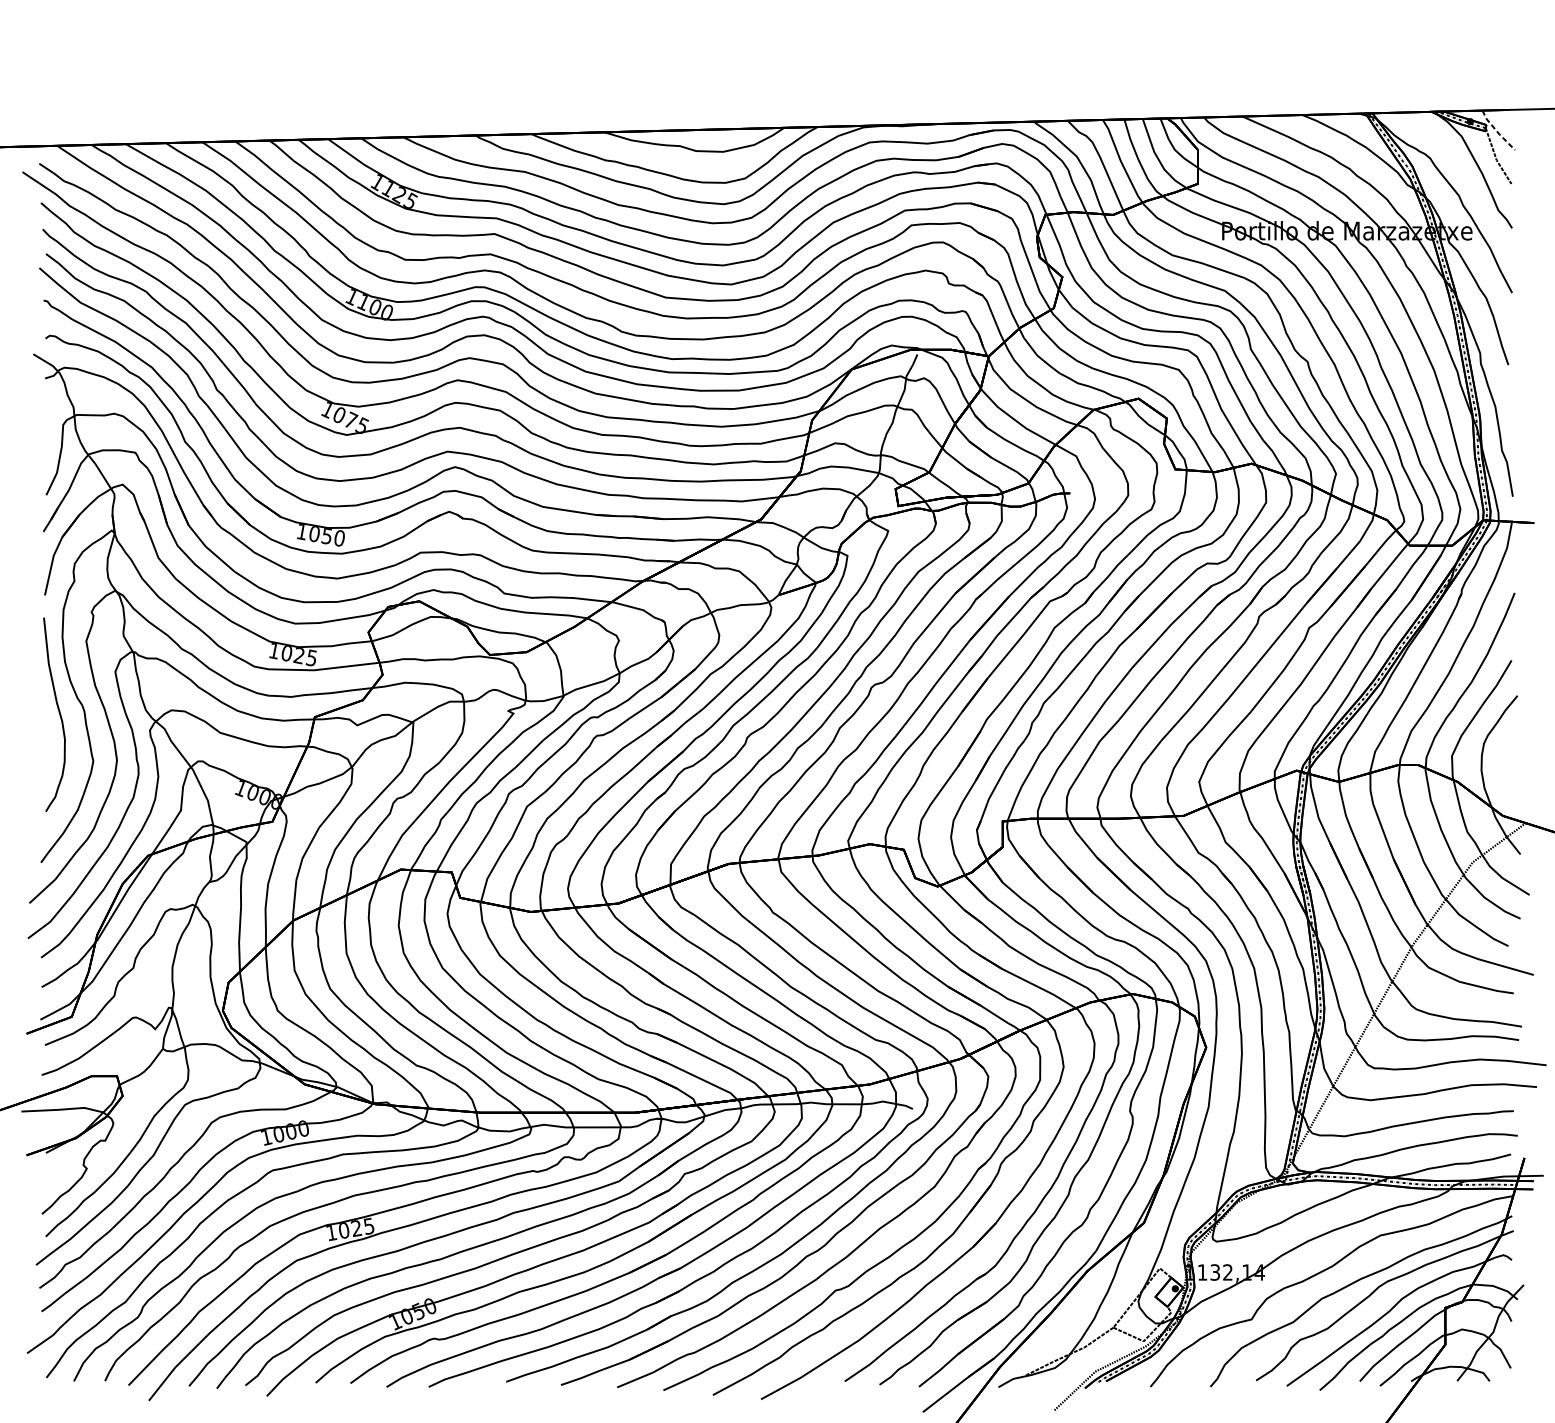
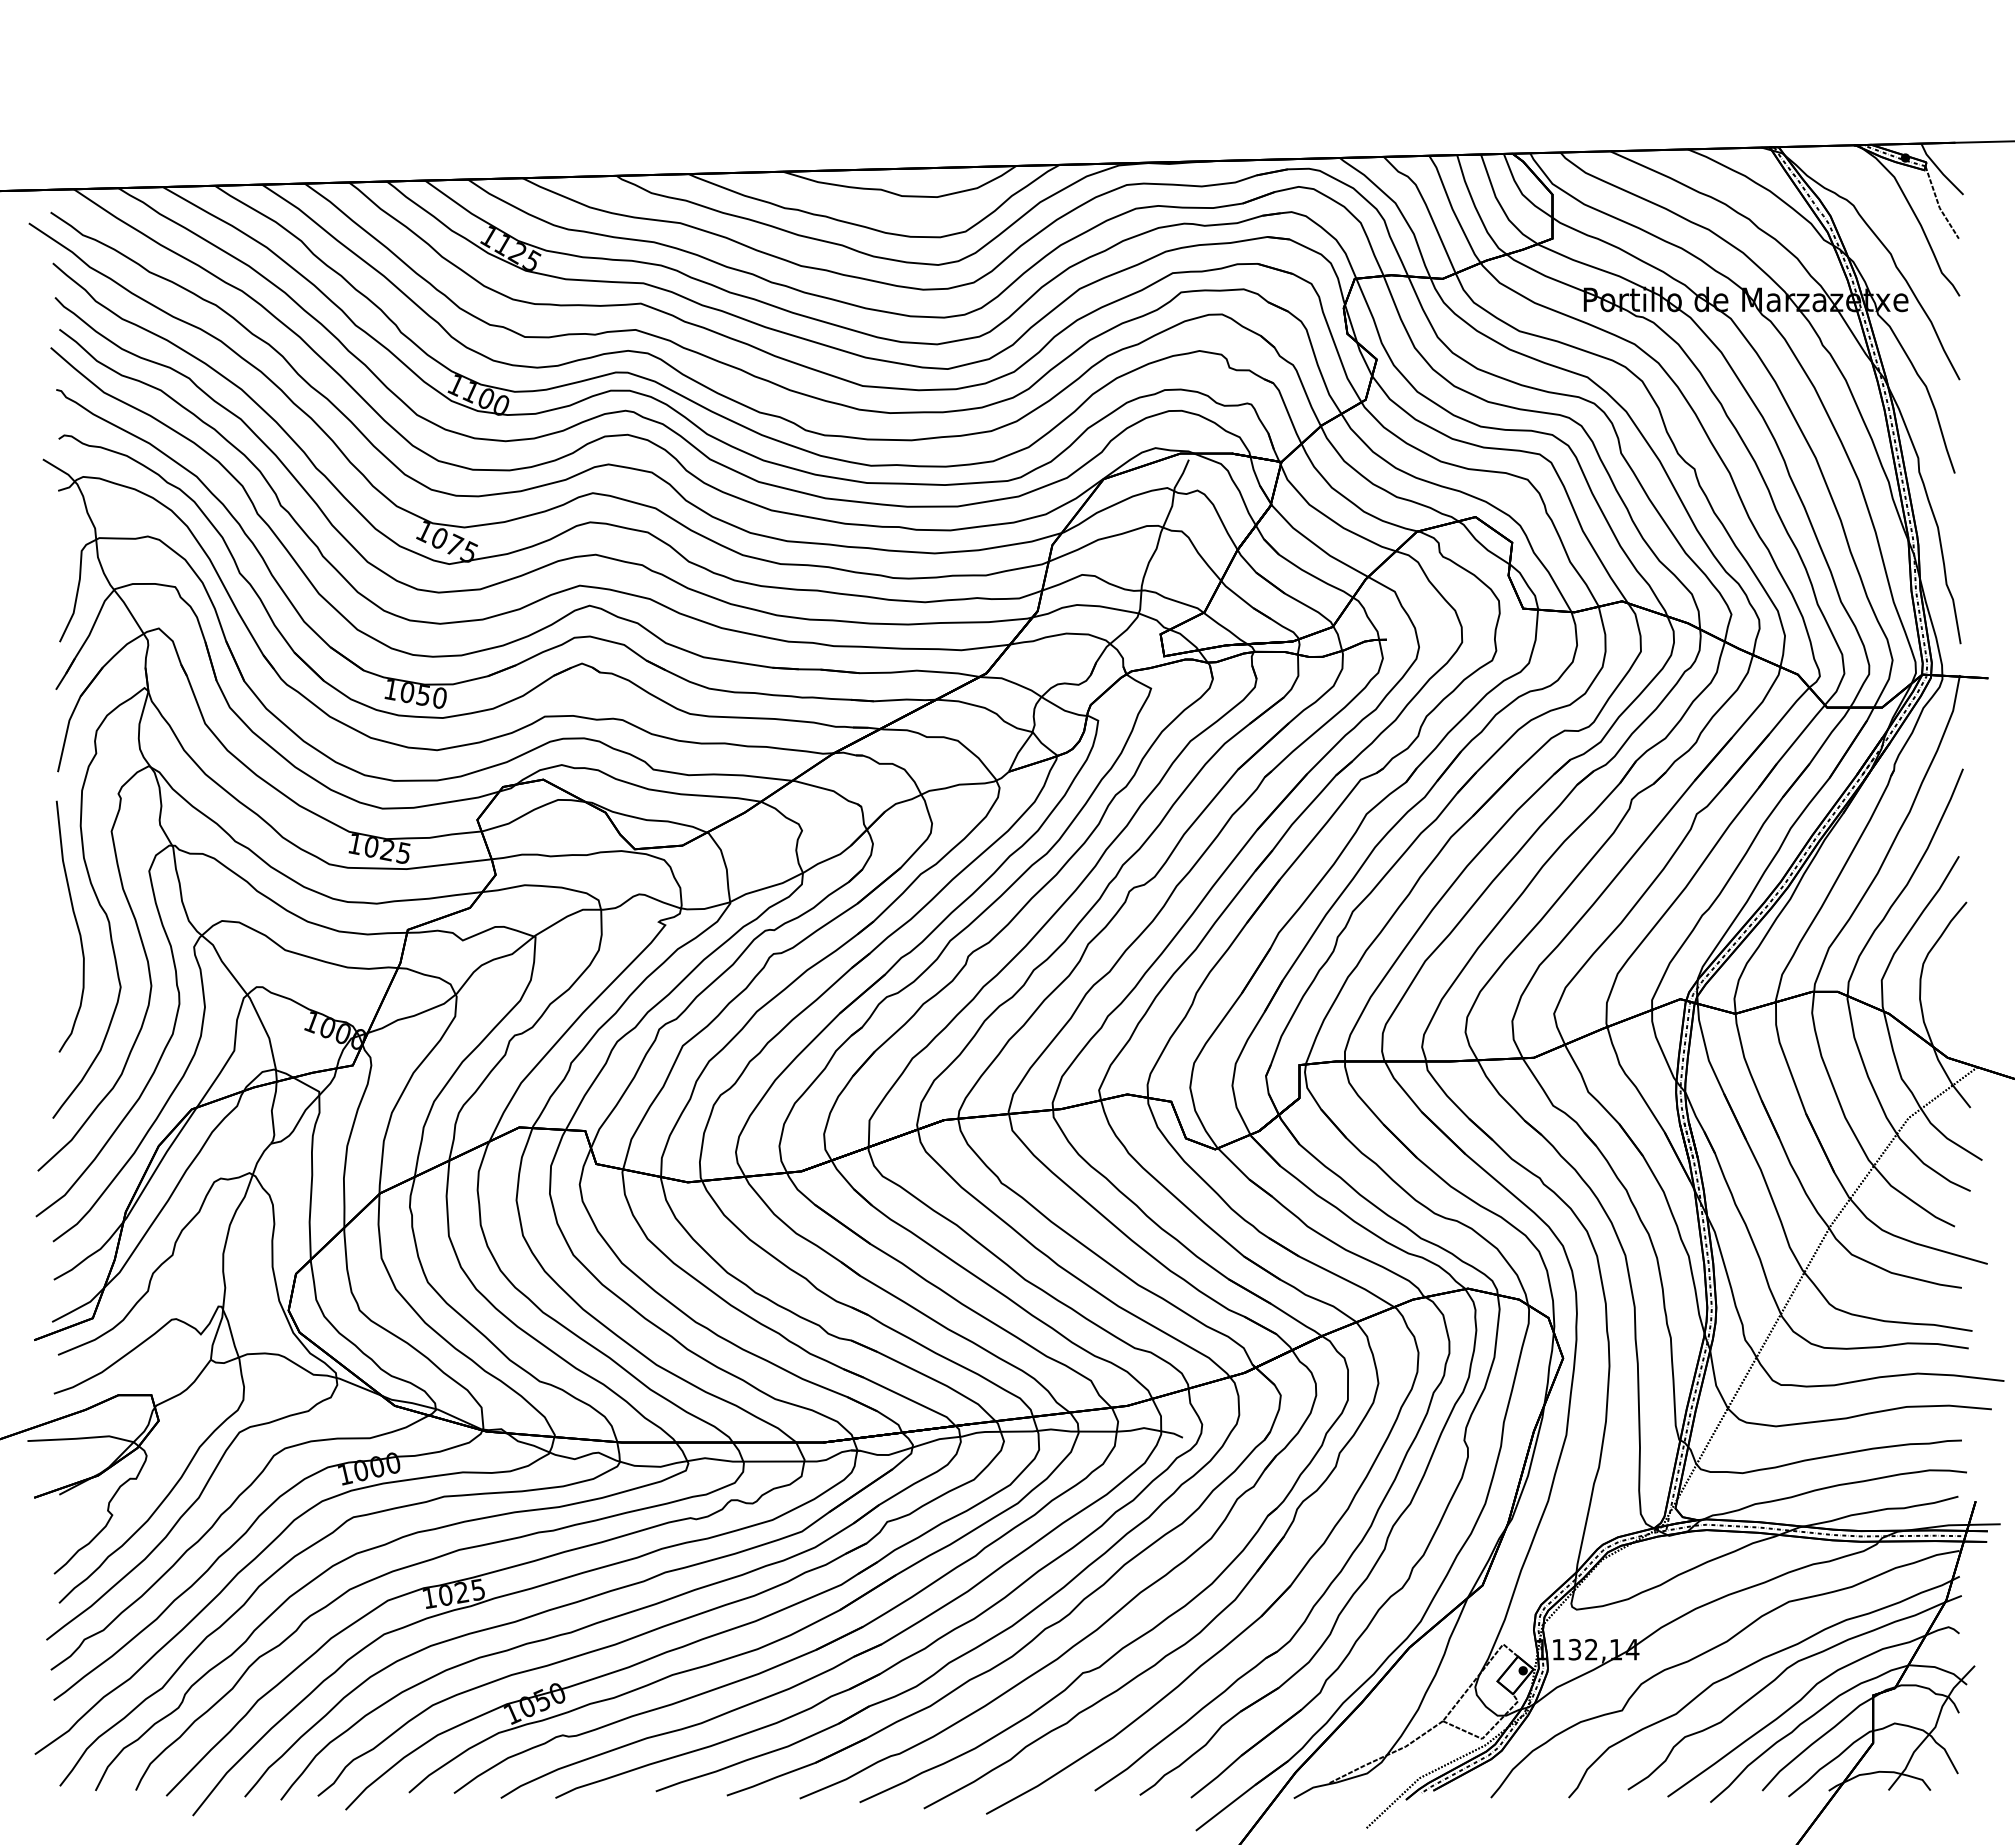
line: (1497, 131) -> (1940, 170), dashed -> solid

